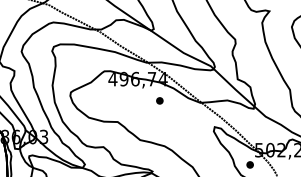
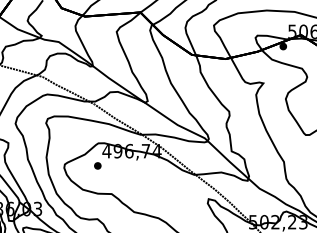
part: (159, 100) -> (97, 165), moved

